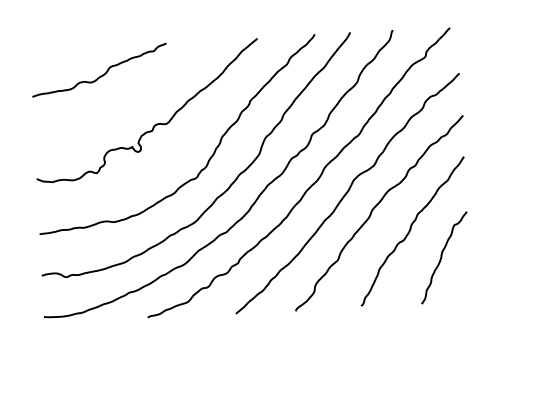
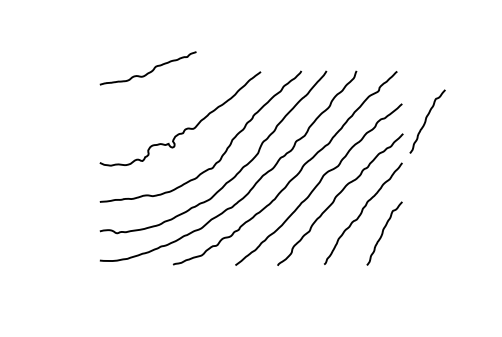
curve: (101, 74) -> (149, 71), moved
curve: (495, 96) -> (426, 121), added

